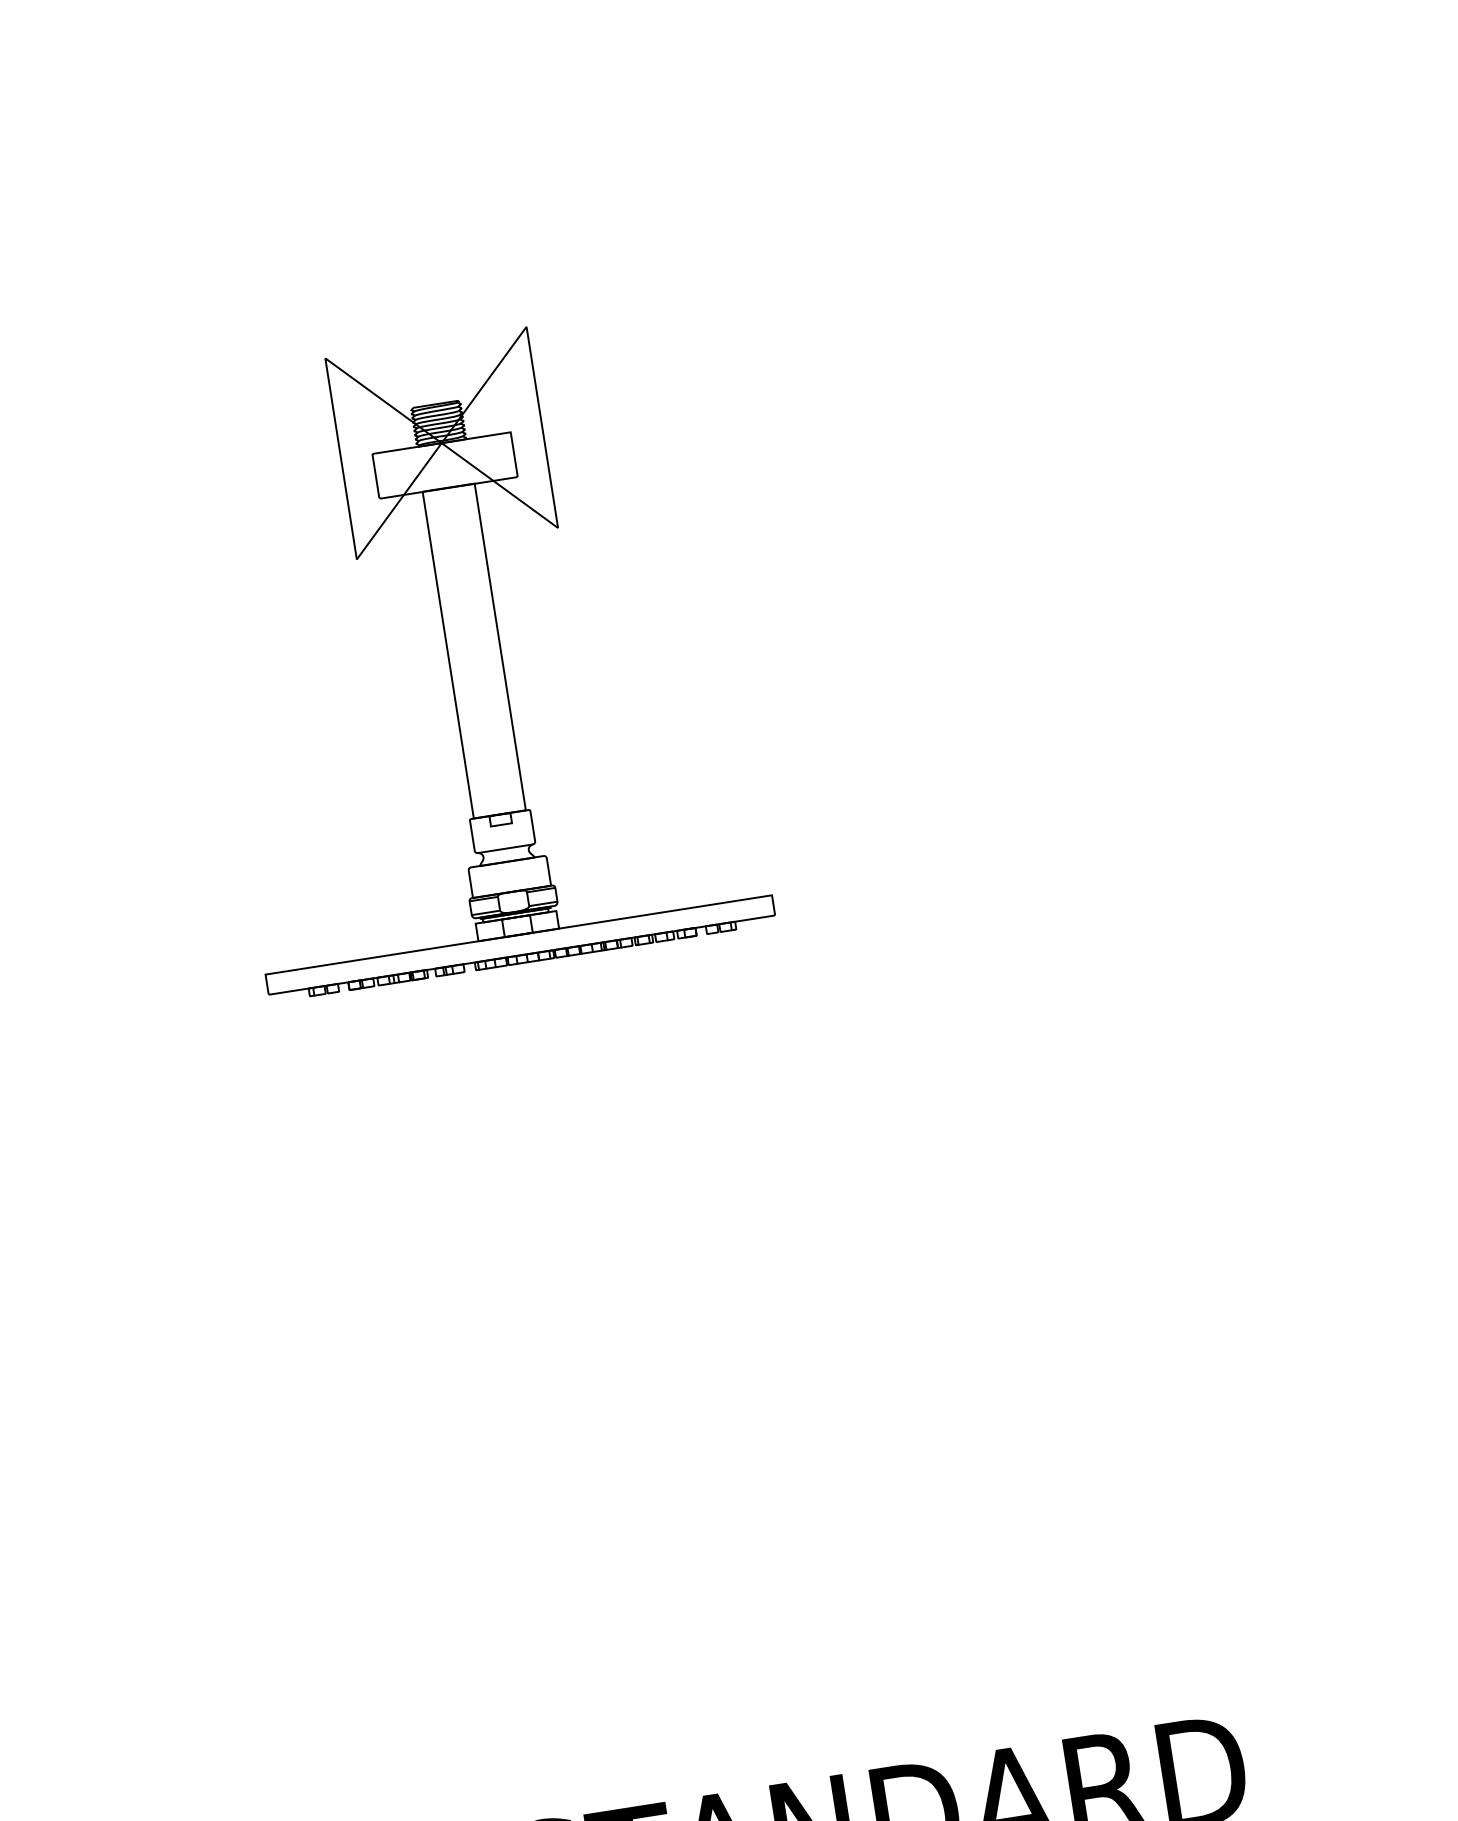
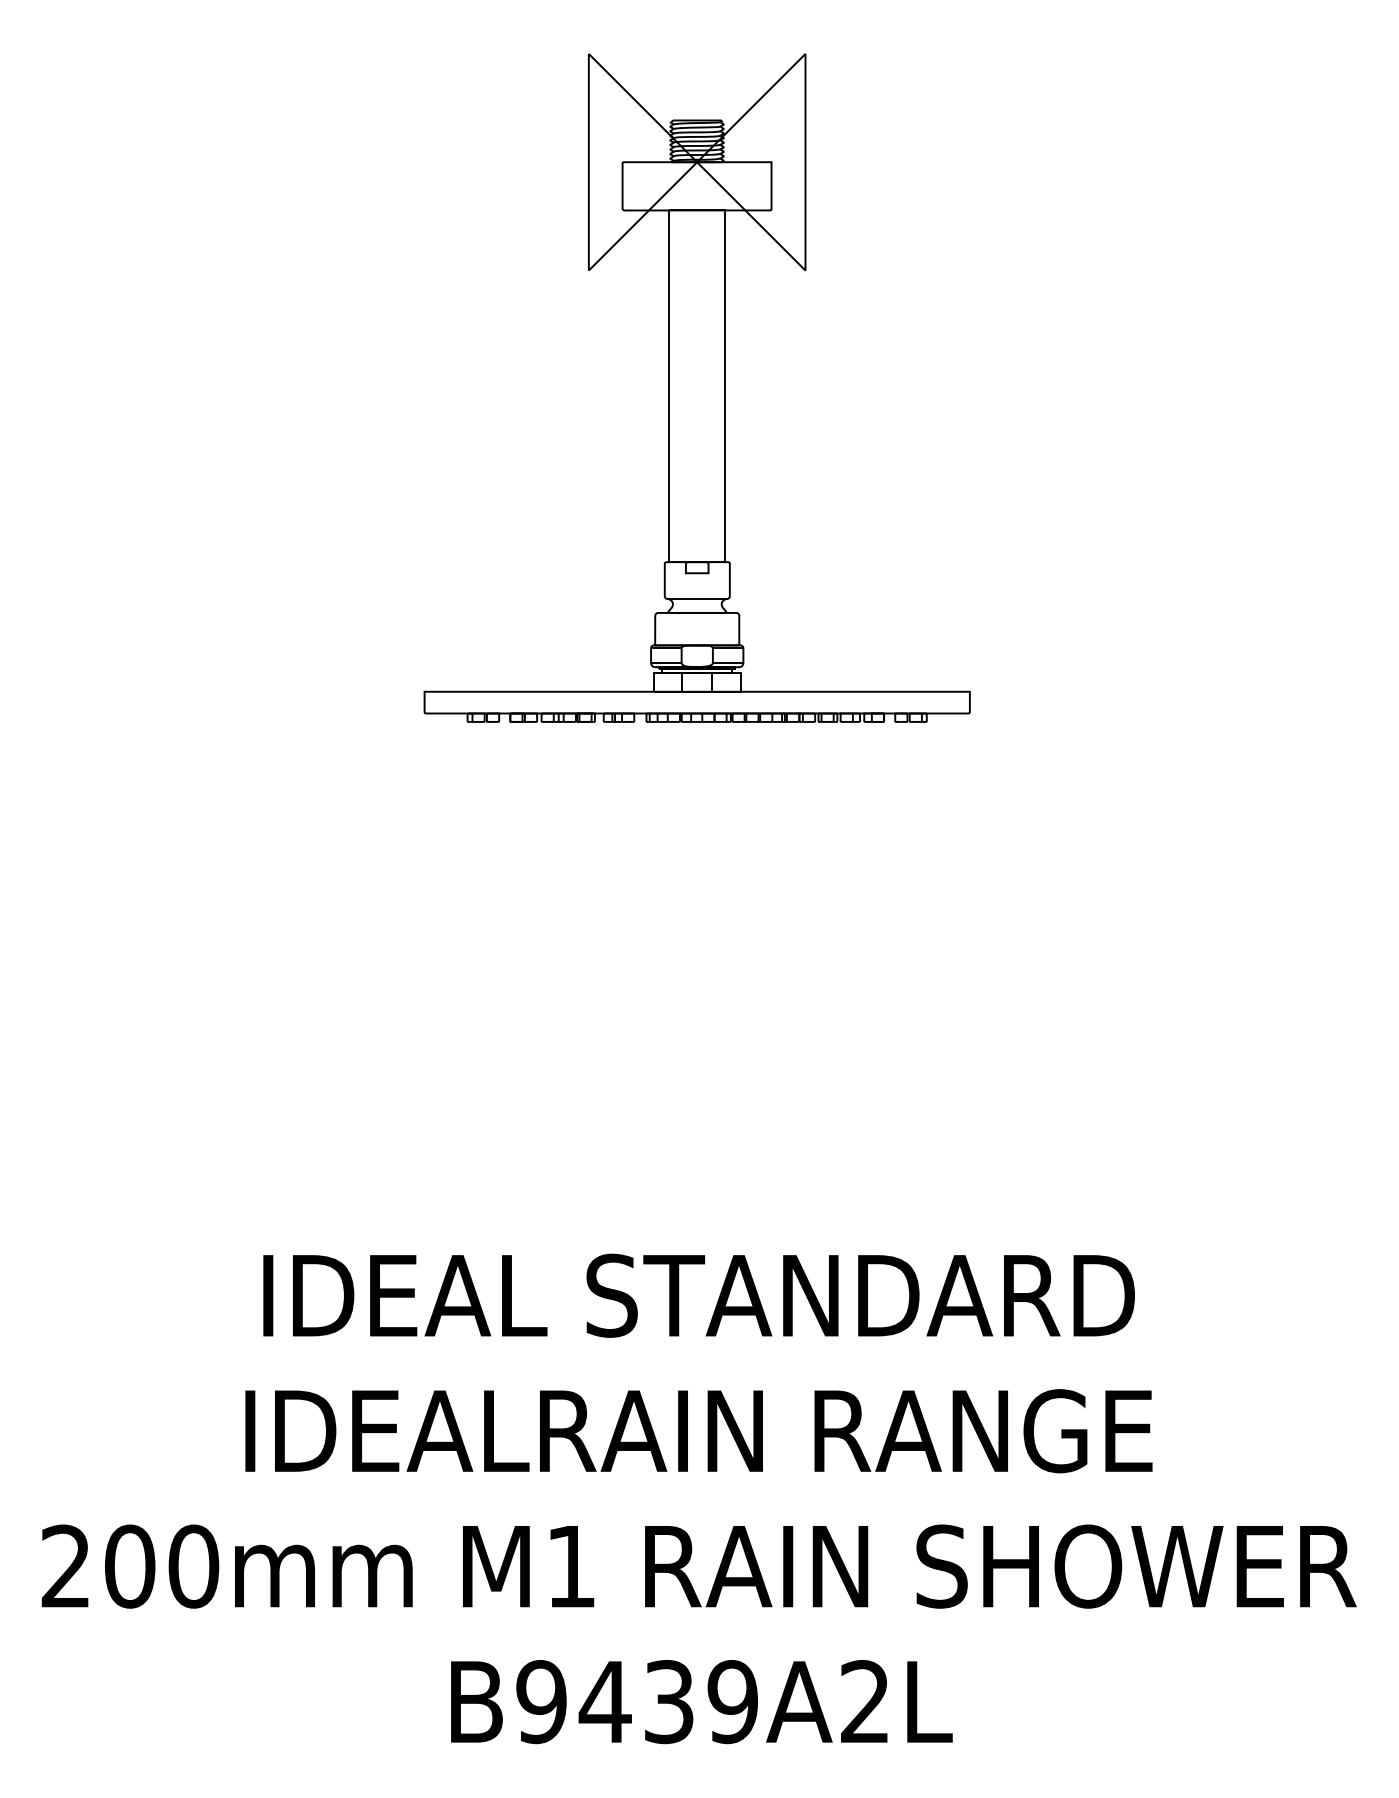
part: (473, 652) -> (696, 387), size x1.43

